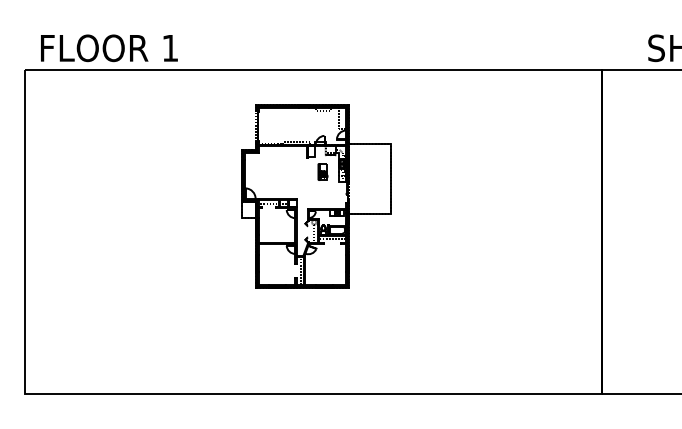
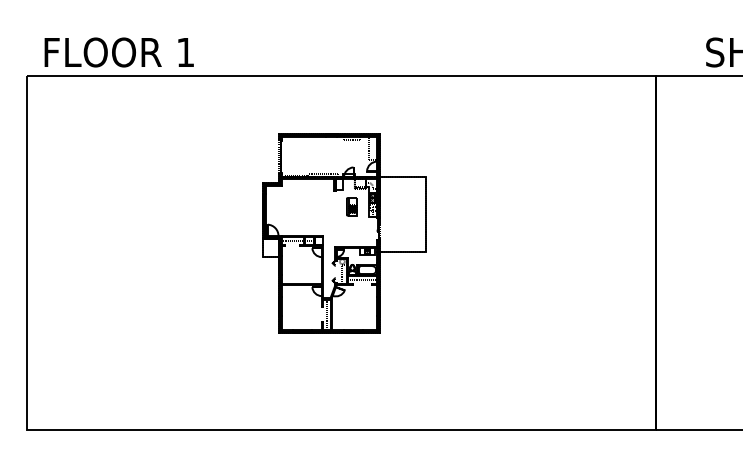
part: (316, 196) -> (344, 233), moved

